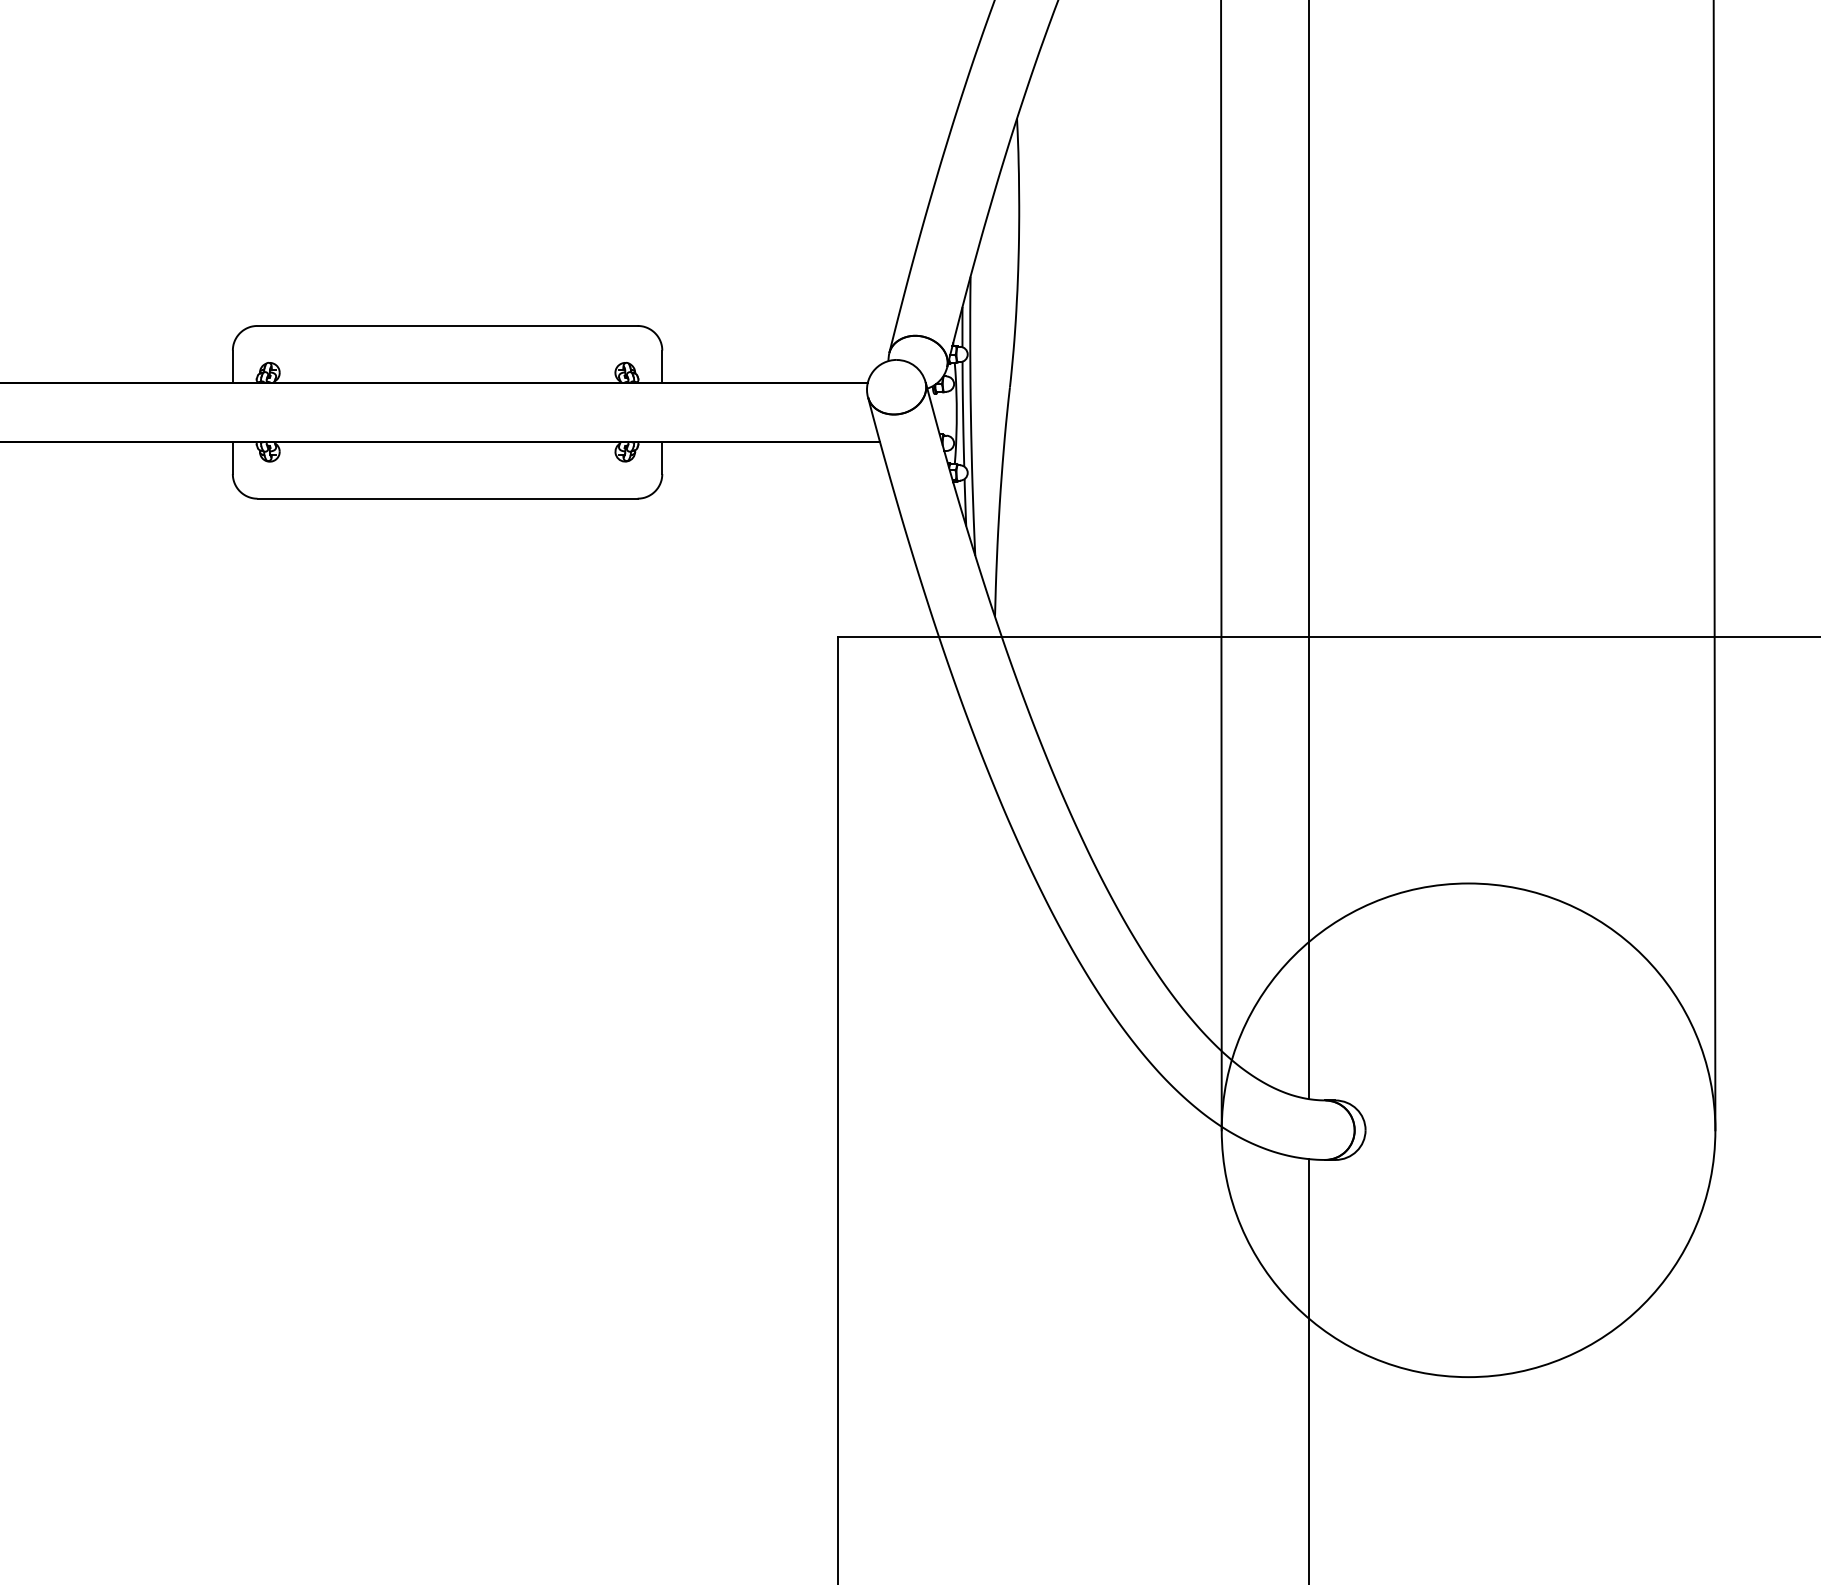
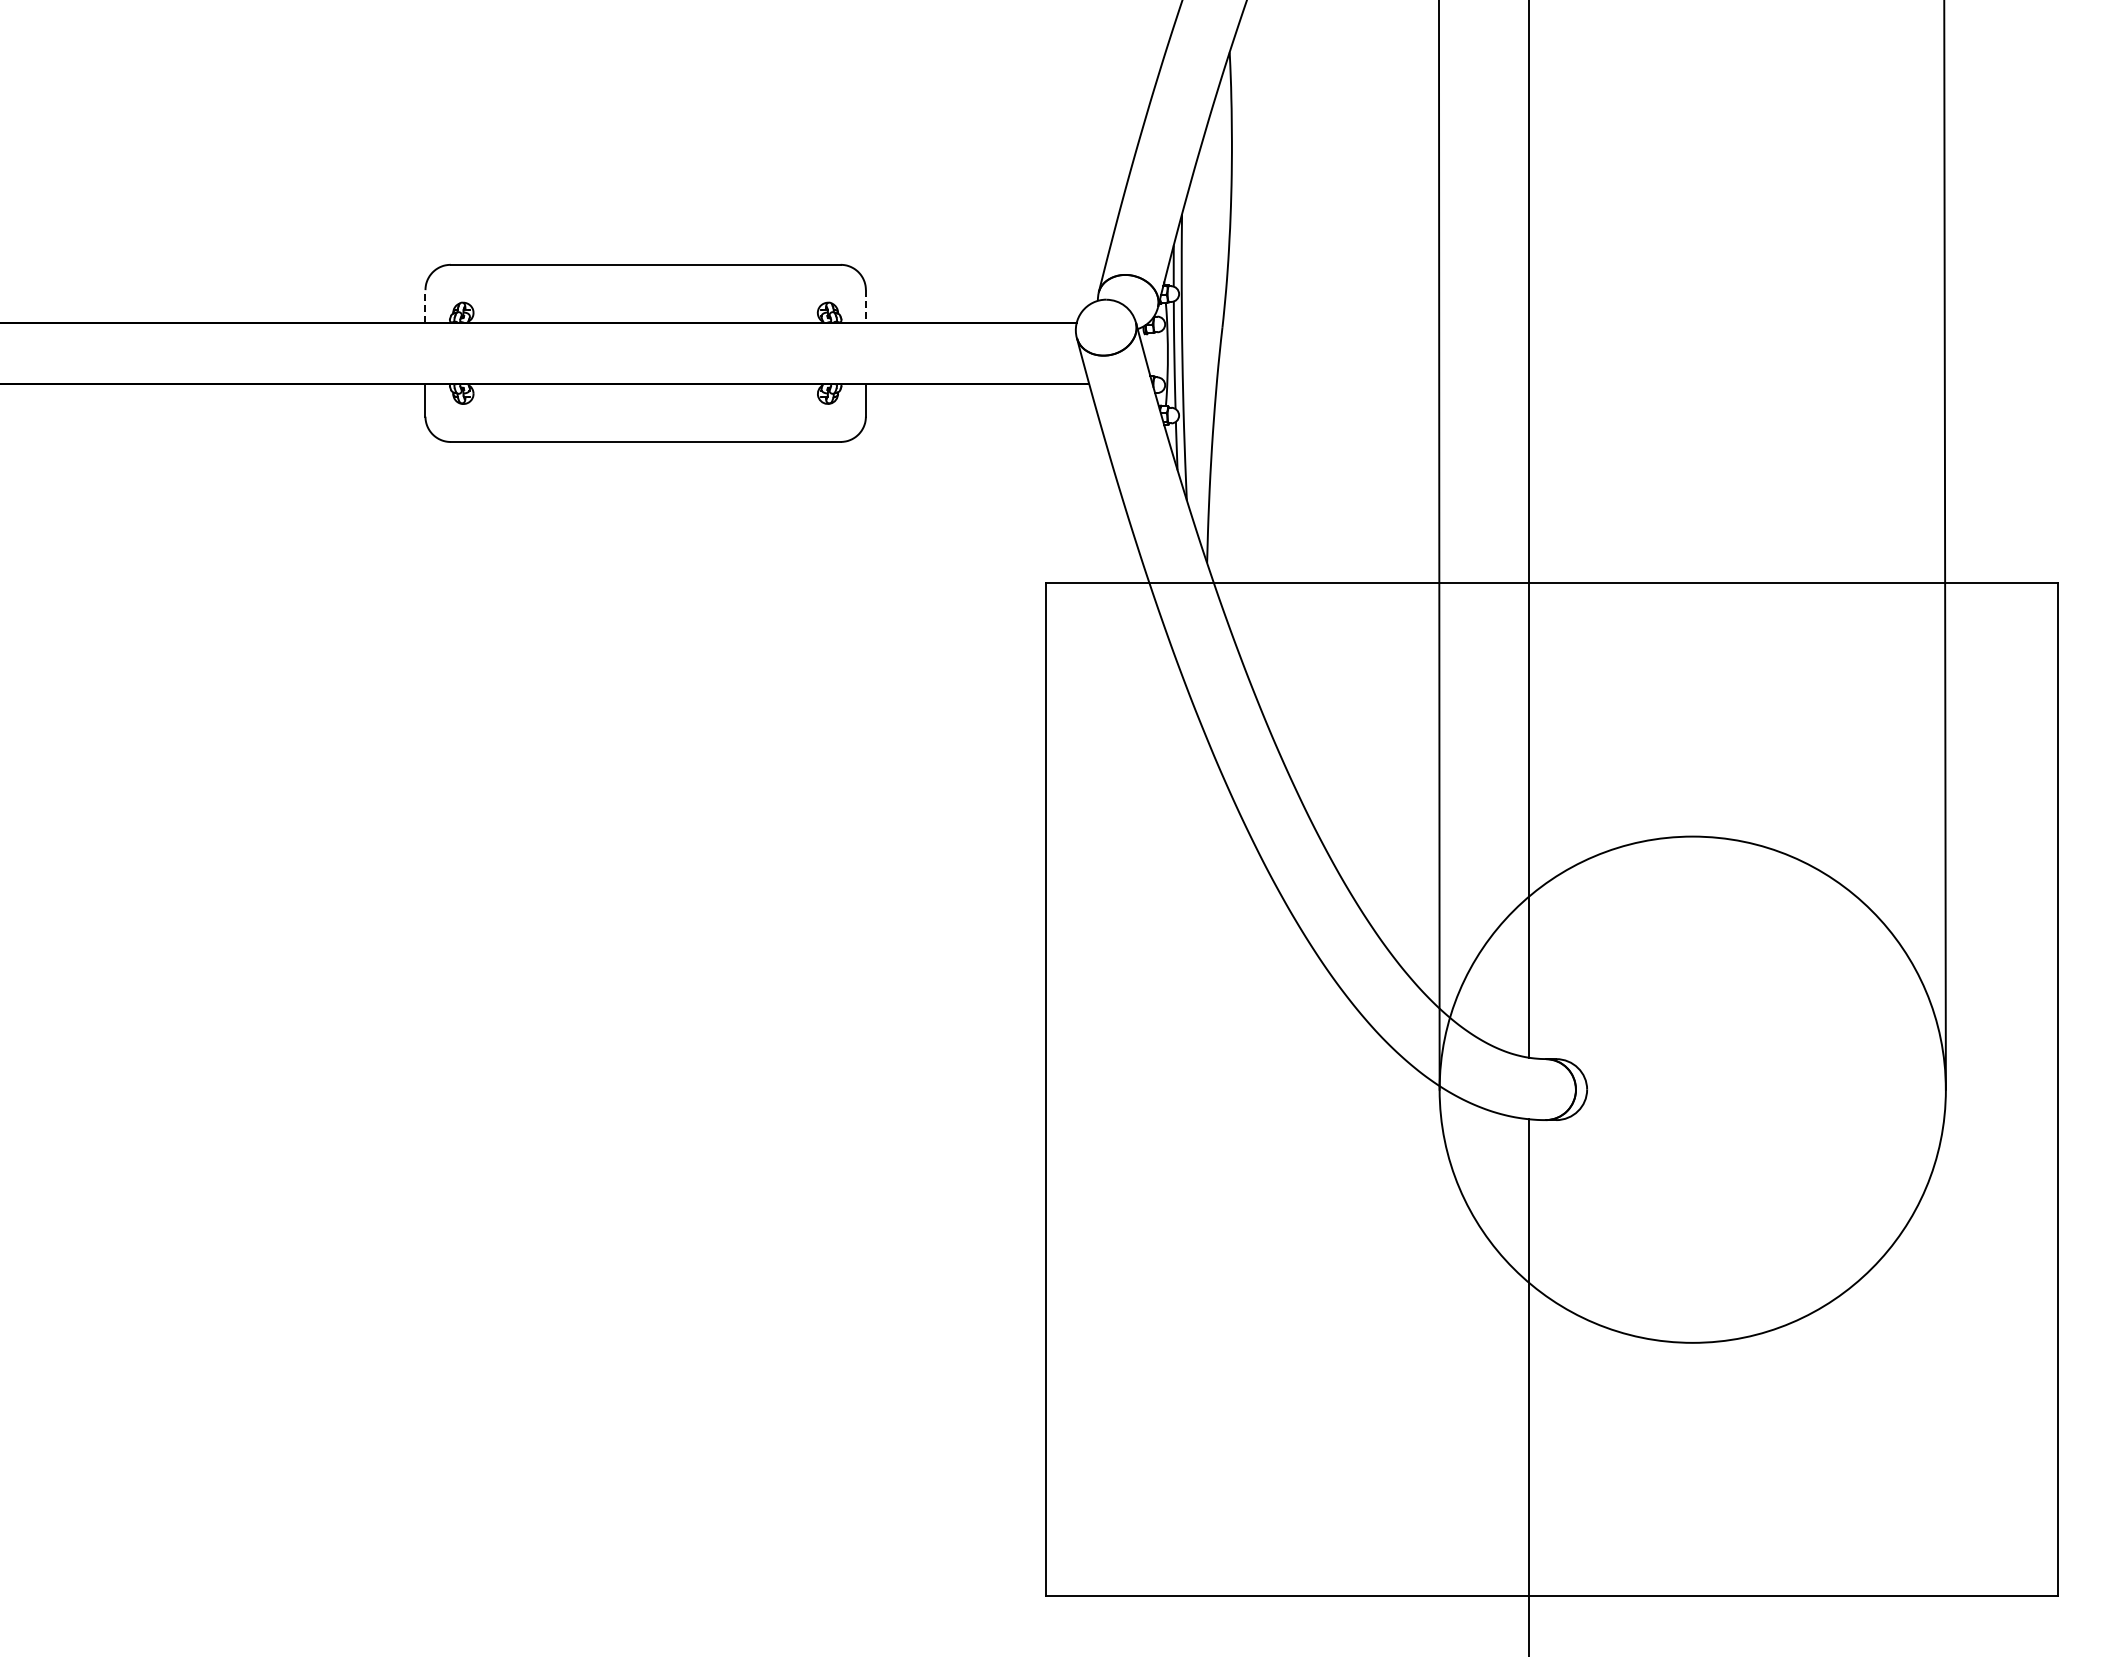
line: (232, 366) -> (425, 306), solid -> dashed
line: (661, 367) -> (865, 307), solid -> dashed

